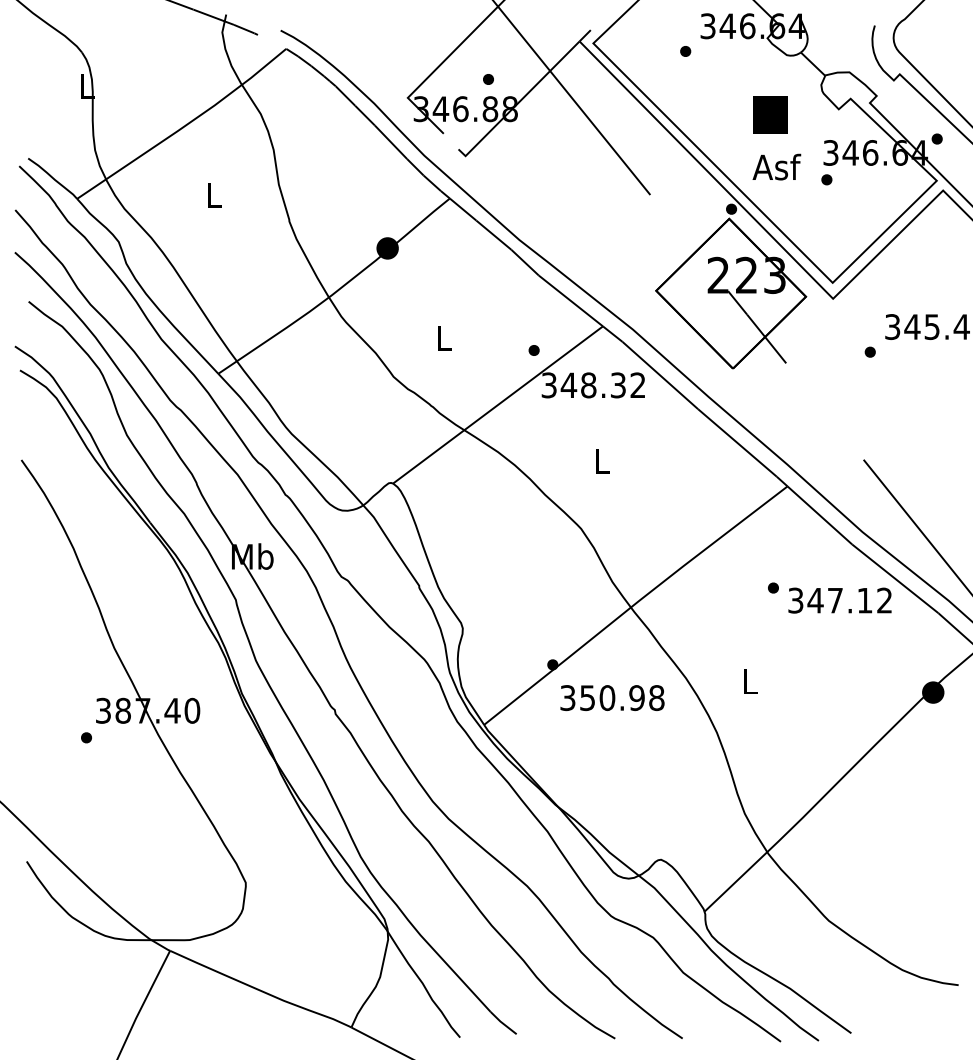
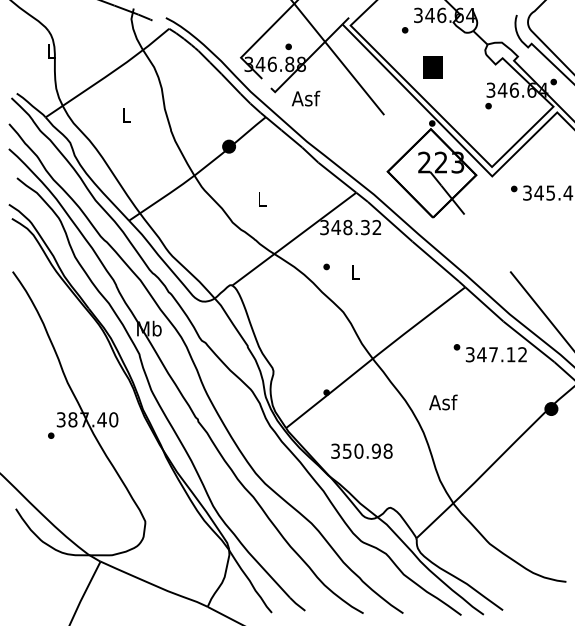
text: (769, 114) -> (432, 67), moved
text: (775, 166) -> (305, 98), moved
part: (533, 349) -> (326, 266), moved
part: (870, 351) -> (514, 188), moved
text: (750, 681) -> (443, 402), L -> Asf
text: (611, 696) -> (361, 450), moved

